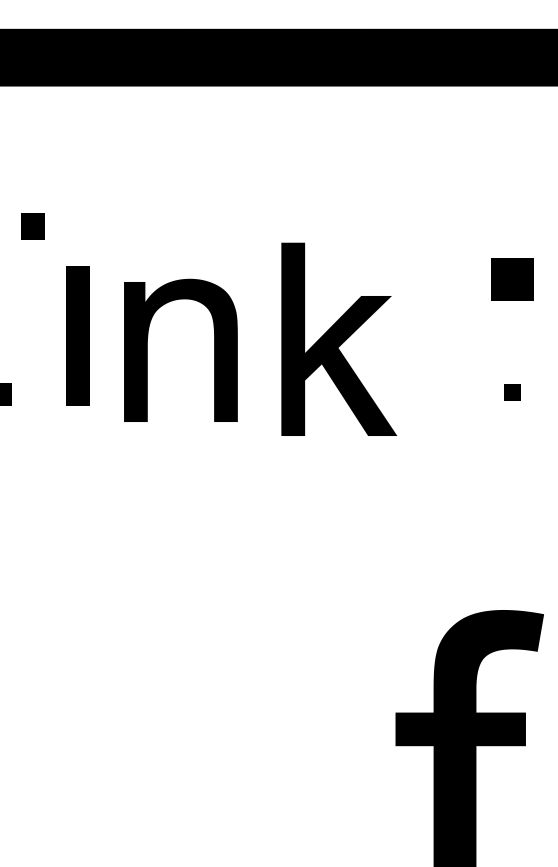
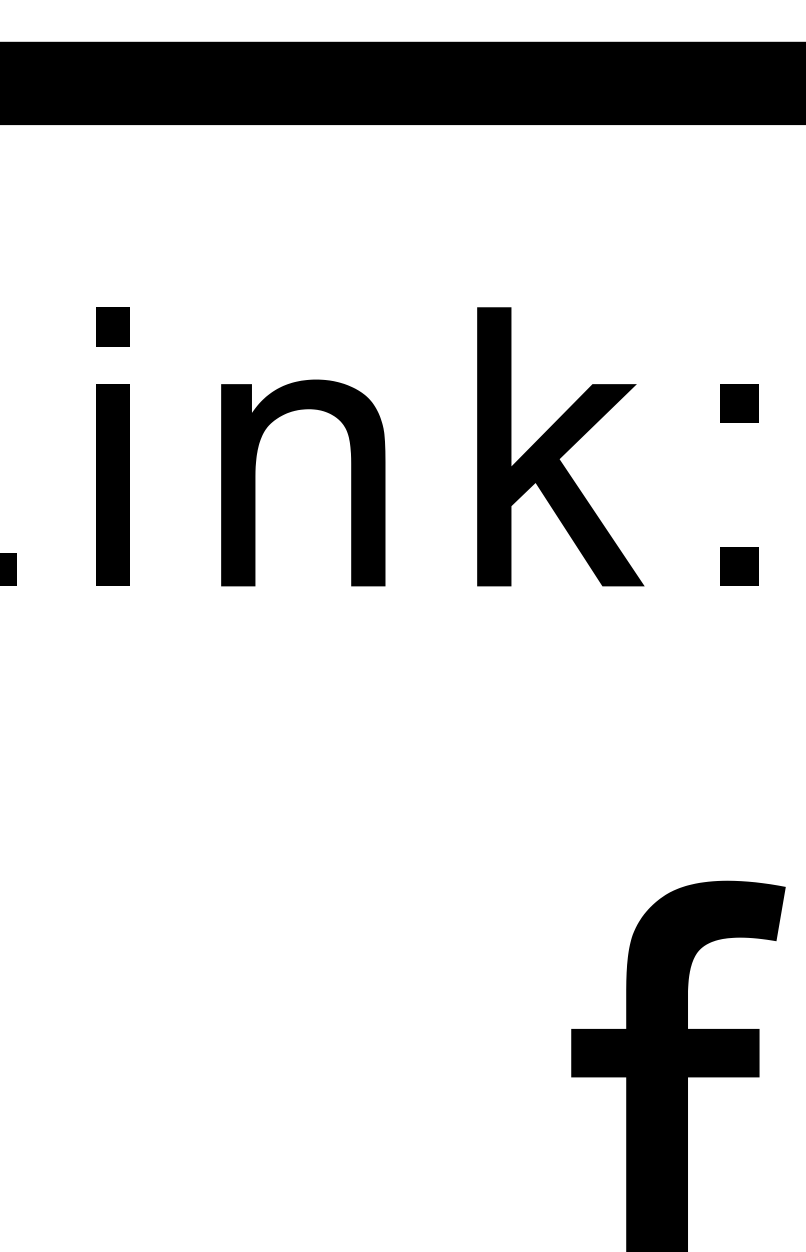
part: (32, 226) -> (112, 327), moved
part: (512, 279) -> (740, 403), size x0.62
part: (339, 338) -> (561, 445), moved
part: (147, 349) -> (255, 481), moved
part: (512, 392) -> (740, 566), size x1.67

